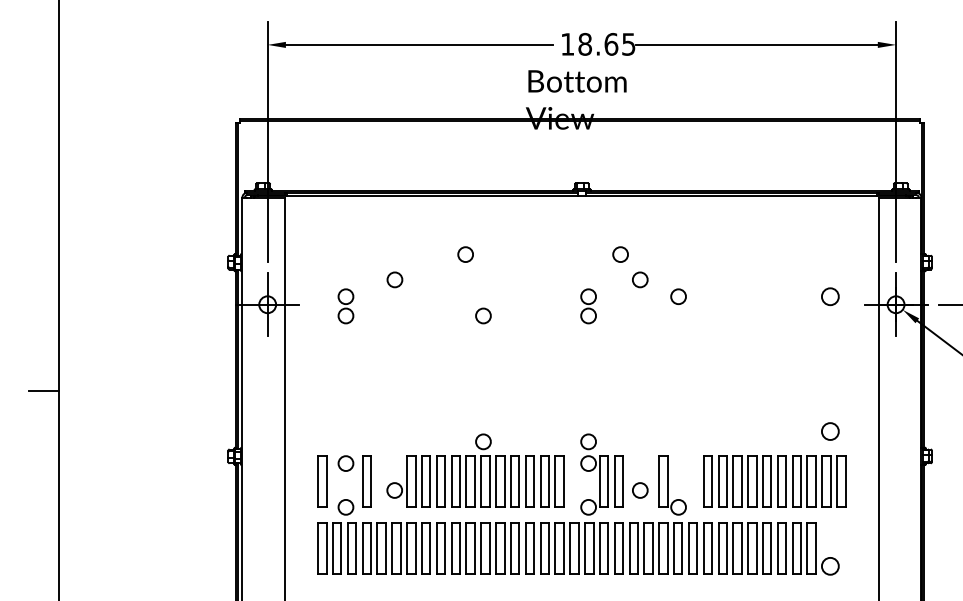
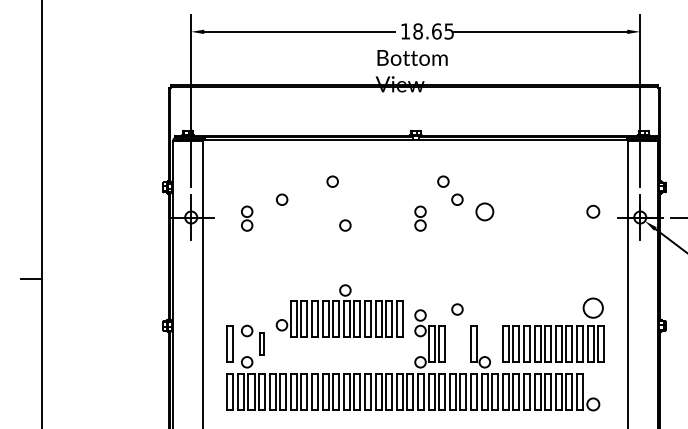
circle: (678, 296) -> (484, 211), size x1.6
circle: (830, 431) -> (593, 308), size x1.6
part: (475, 470) -> (339, 310), moved
part: (366, 481) -> (261, 343), size x0.6
circle: (640, 490) -> (457, 309), moved

